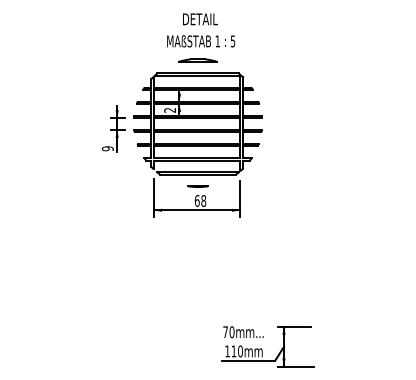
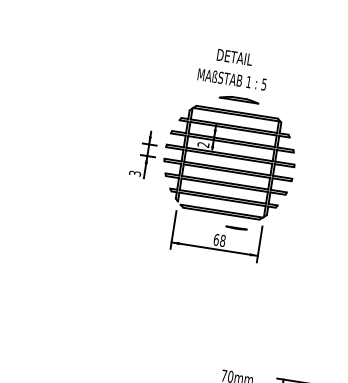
text: (201, 30) -> (234, 68), moved
text: (107, 148) -> (134, 173), 9 -> 3
line: (197, 186) -> (235, 228), moved

